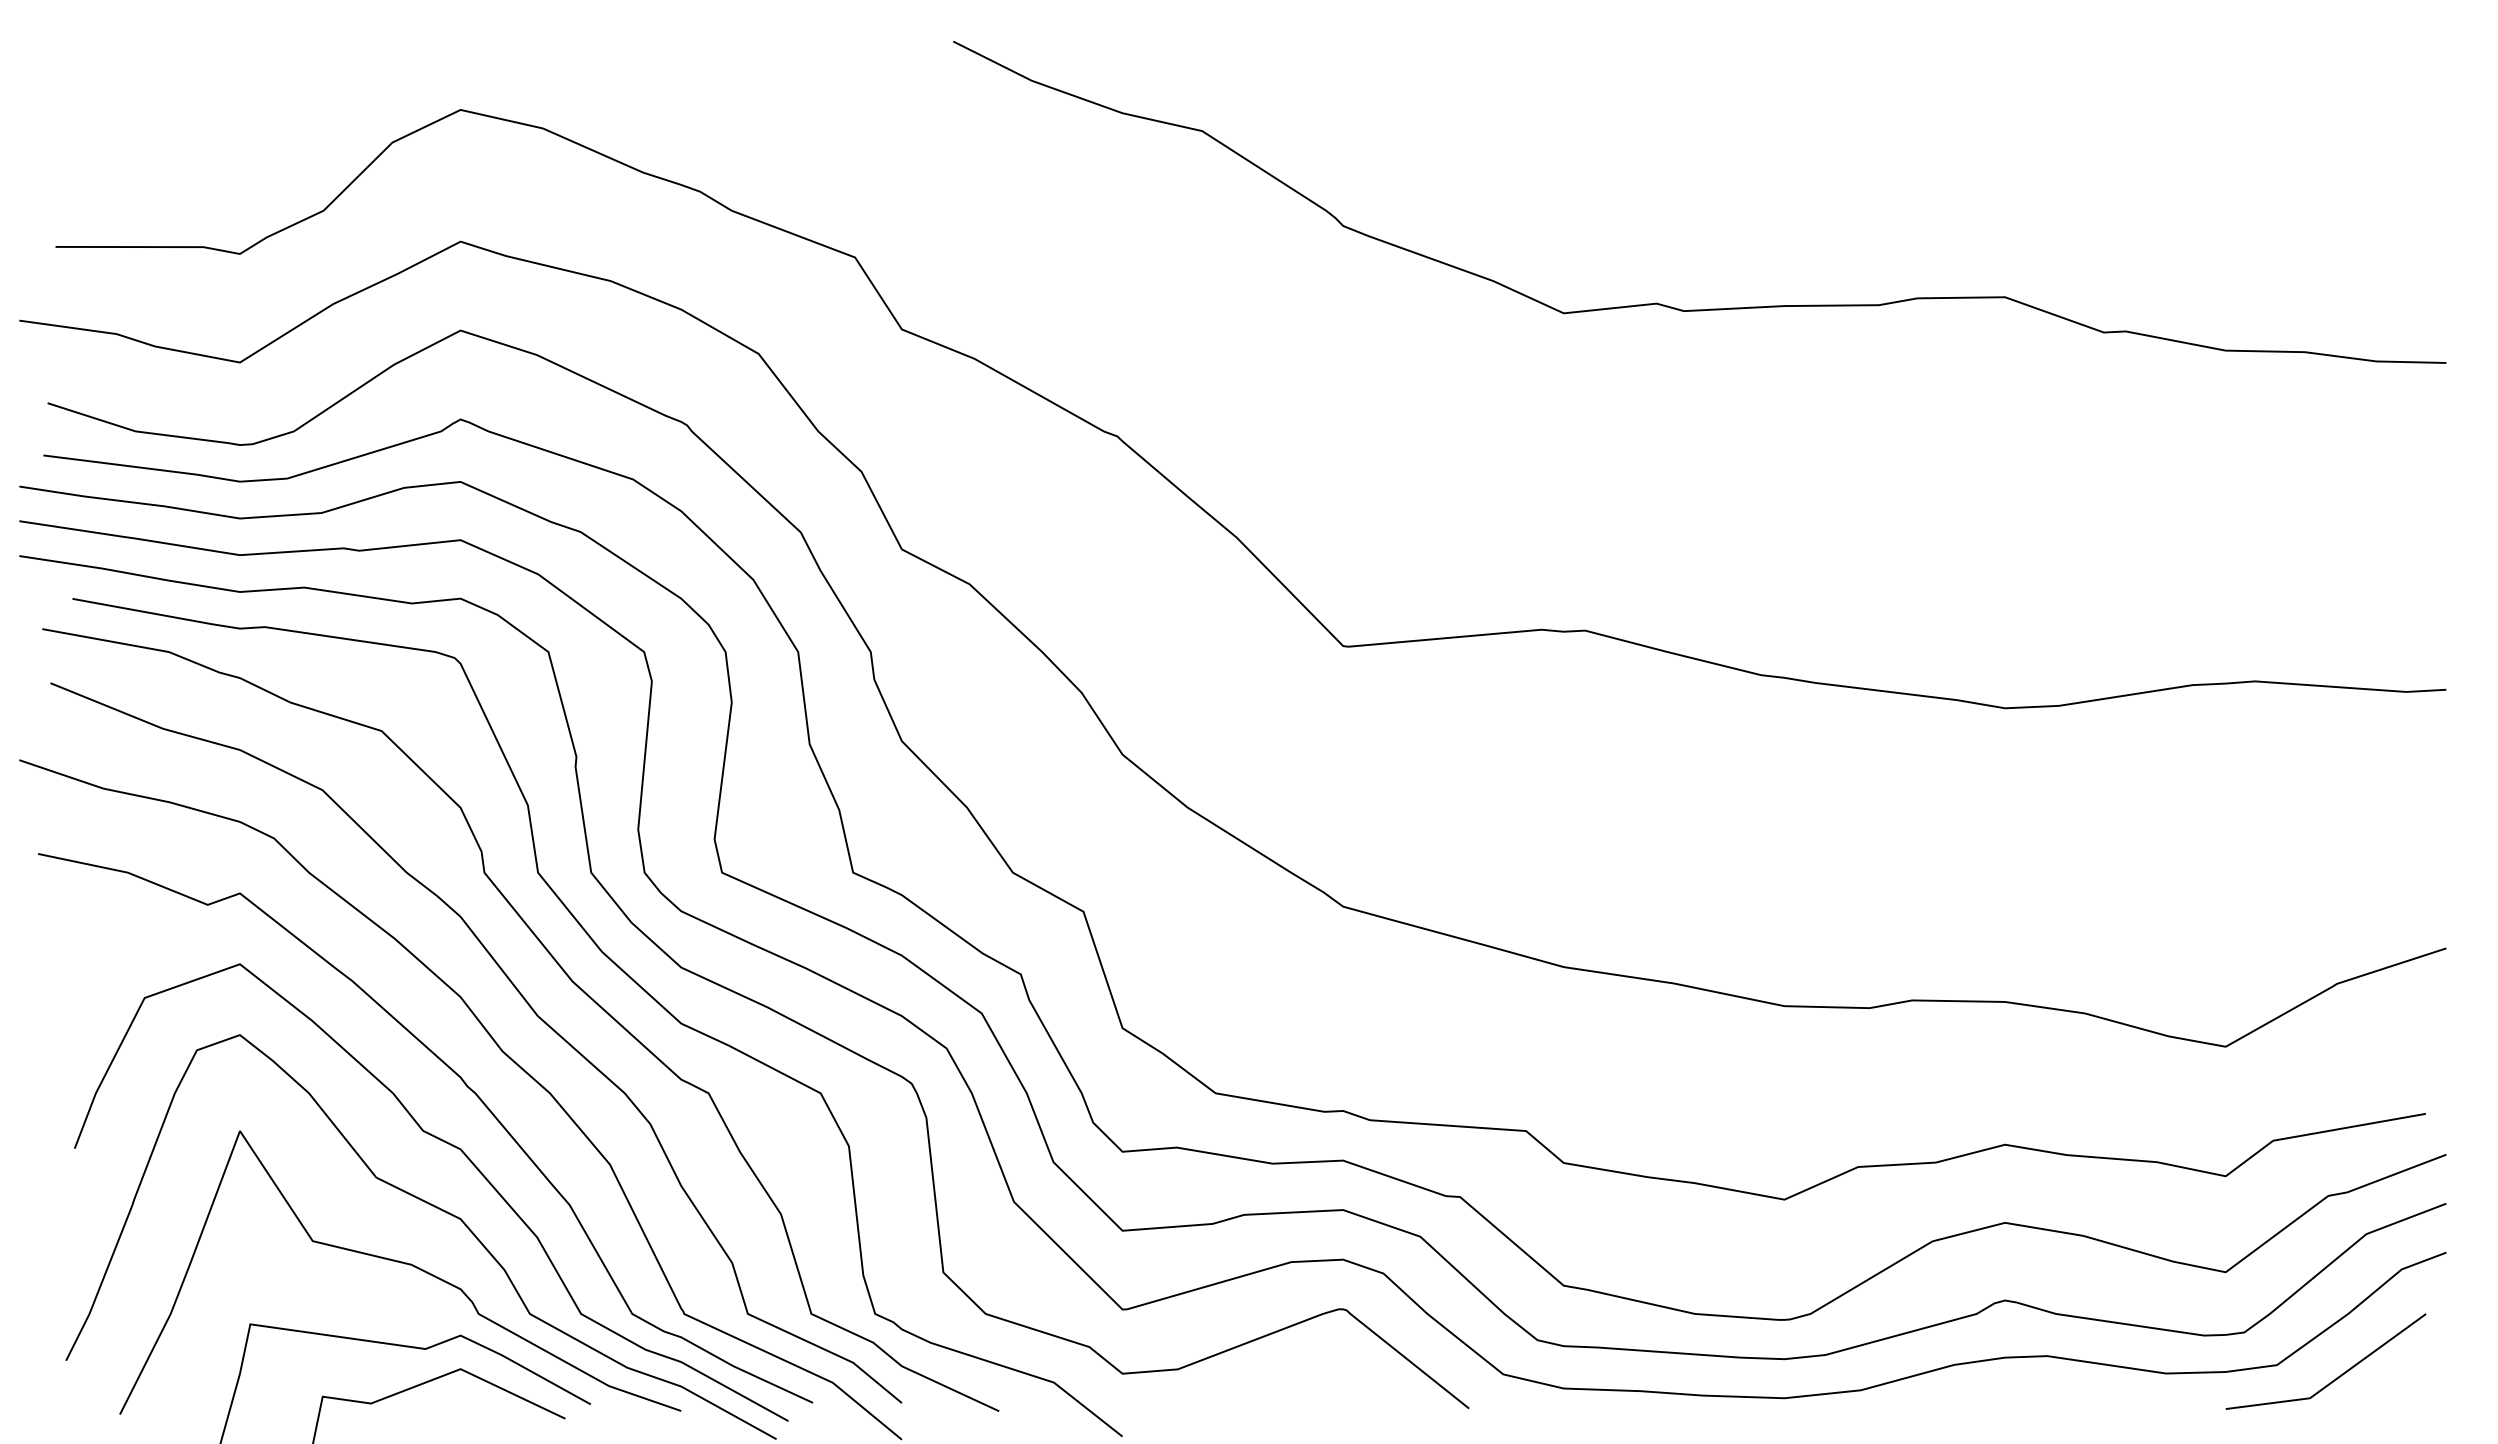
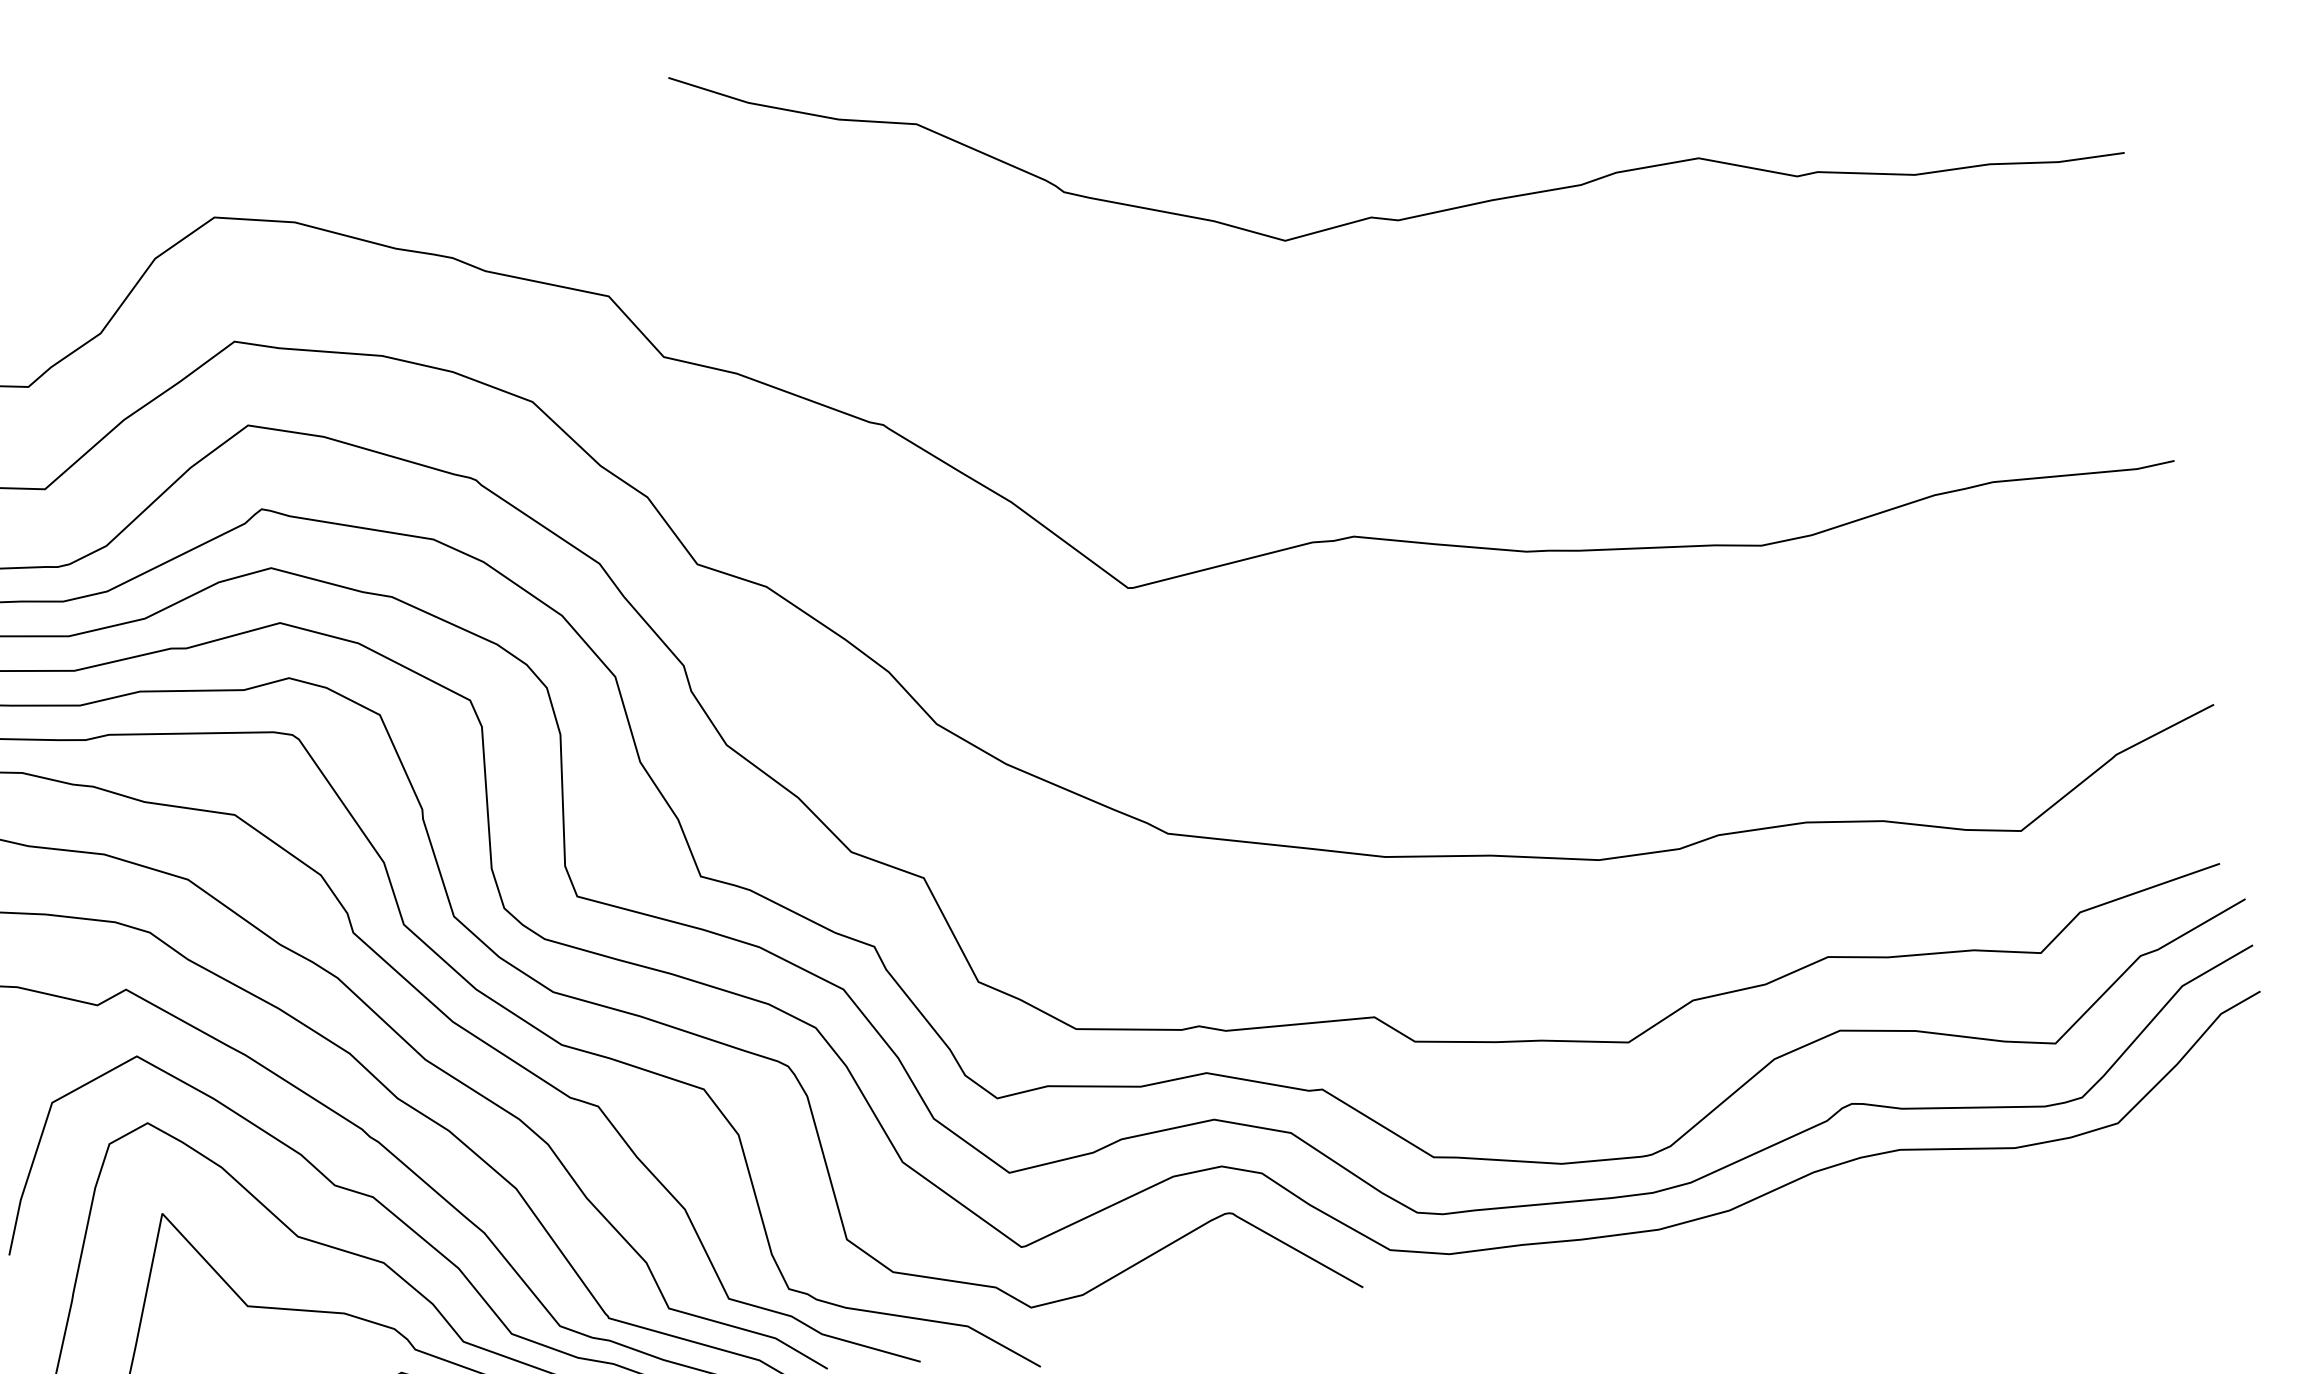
line: (2336, 1377) -> (2175, 1125), removed

